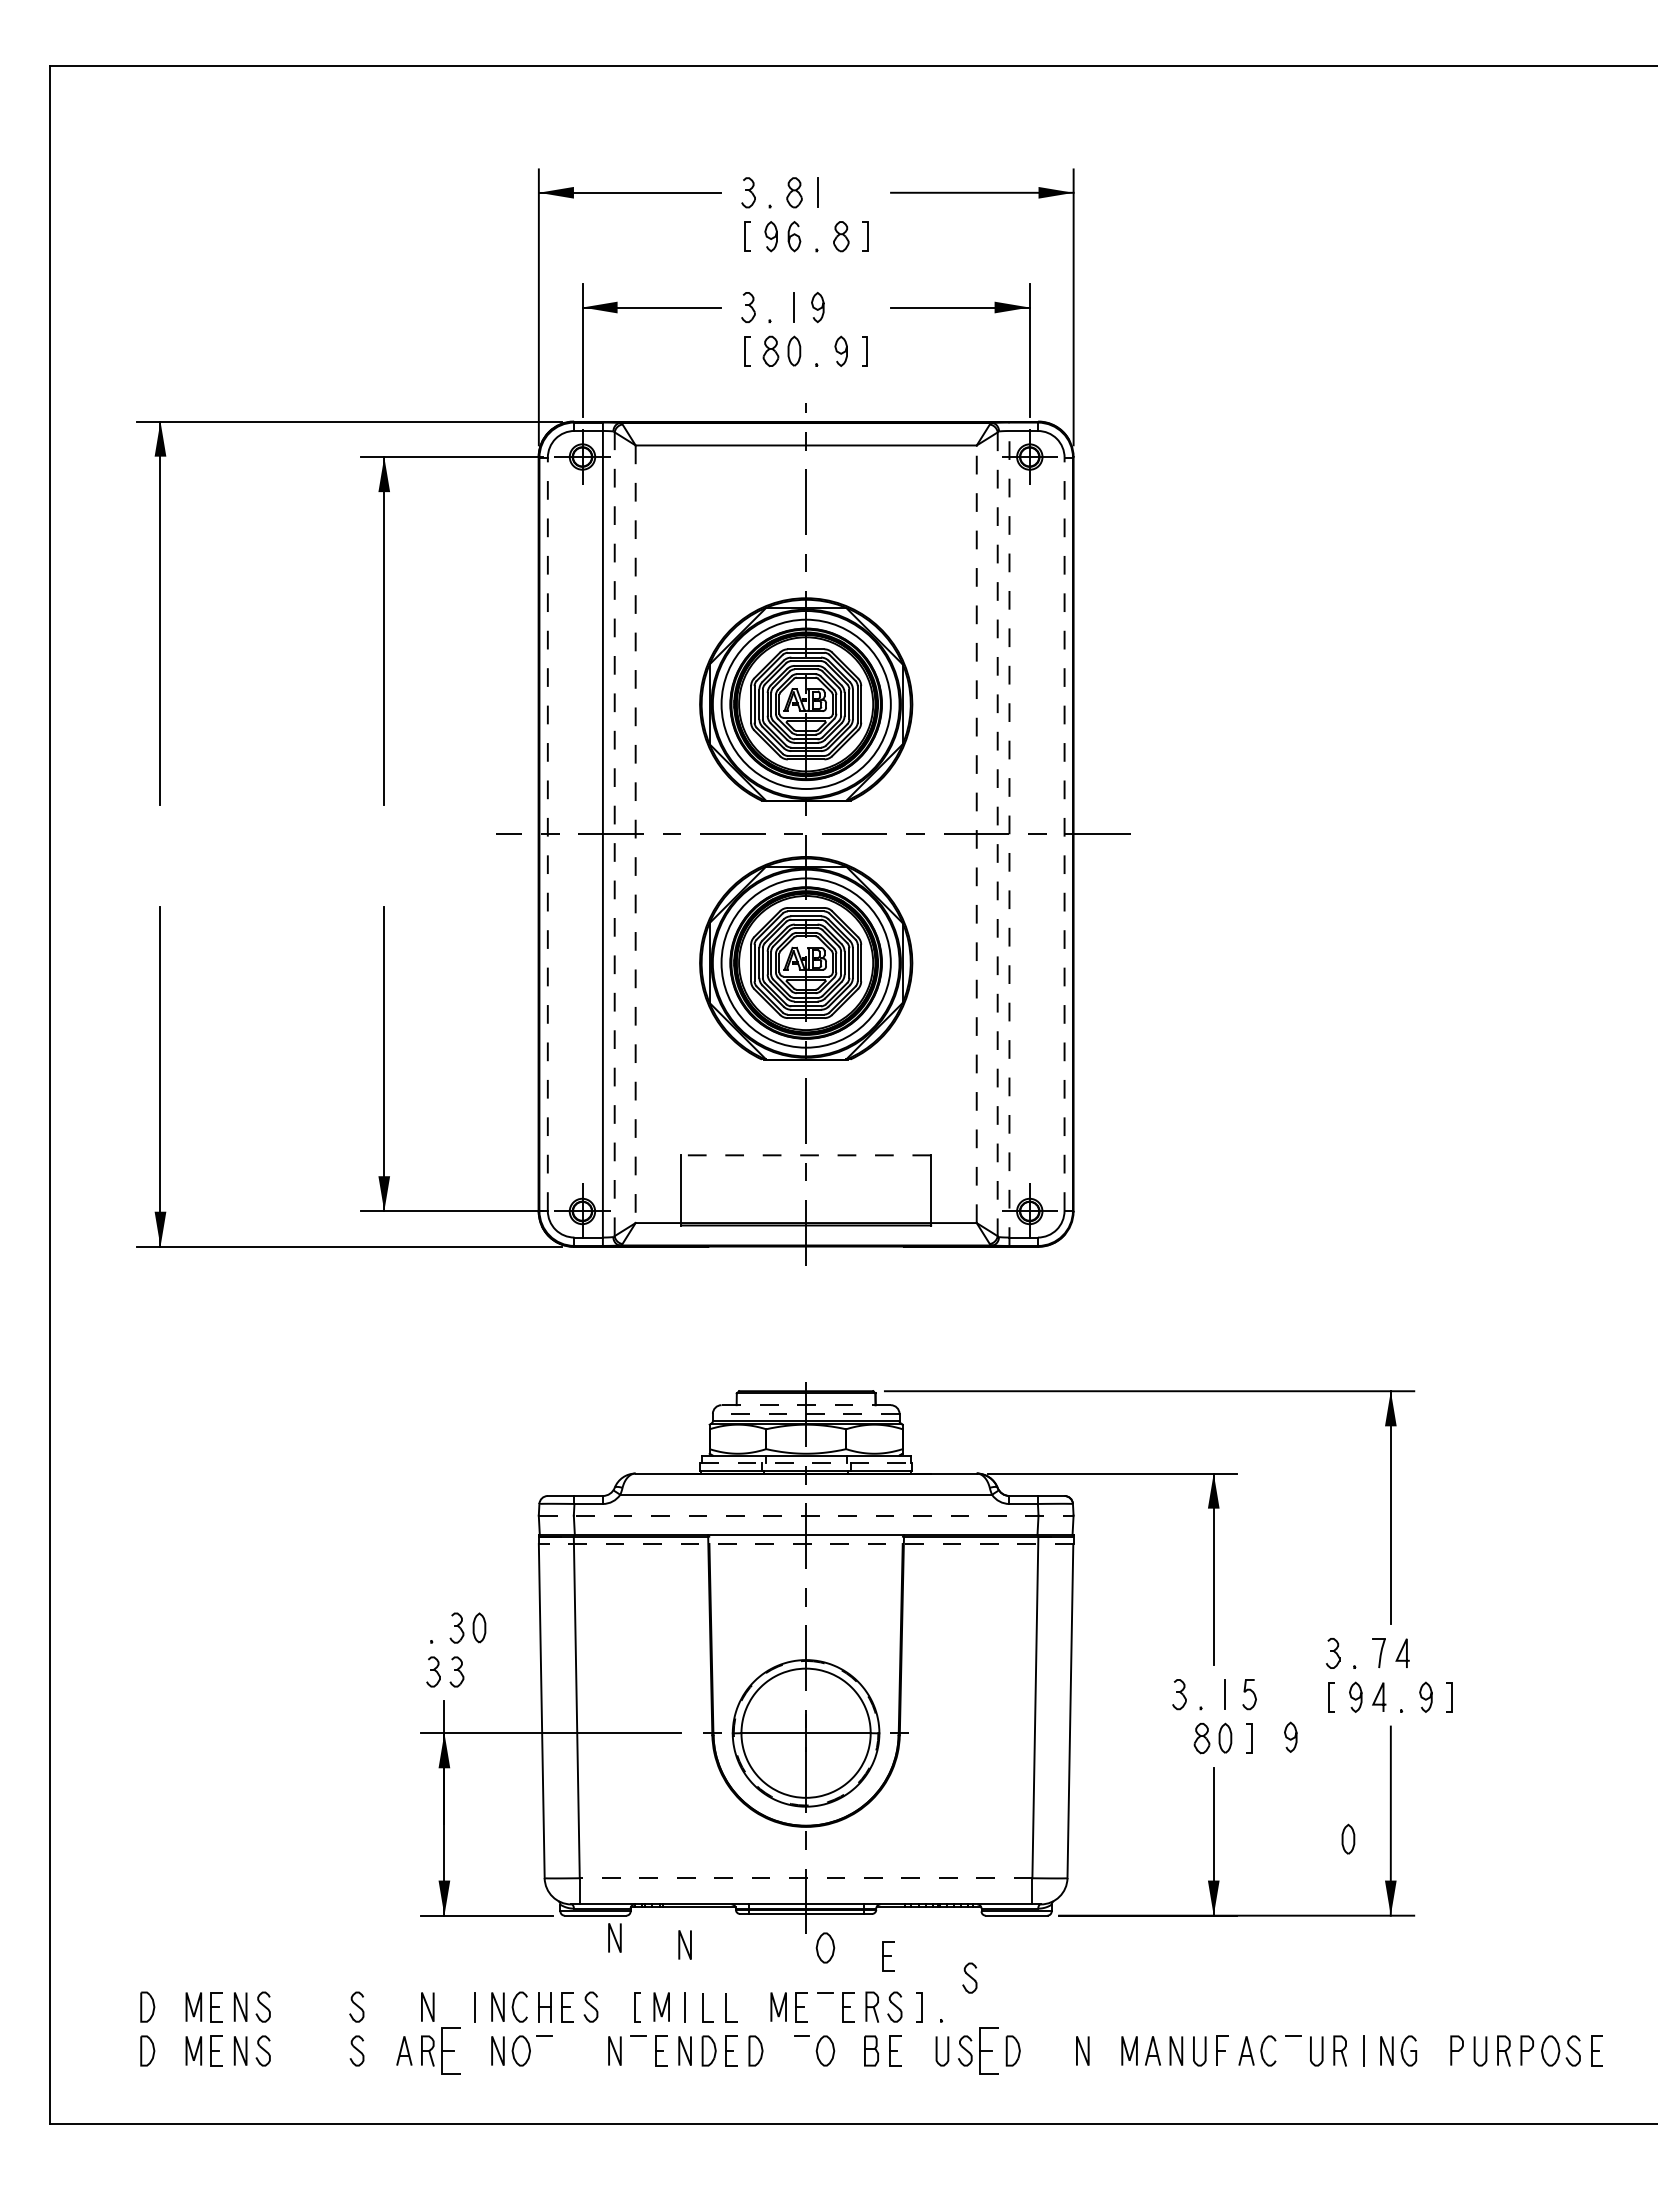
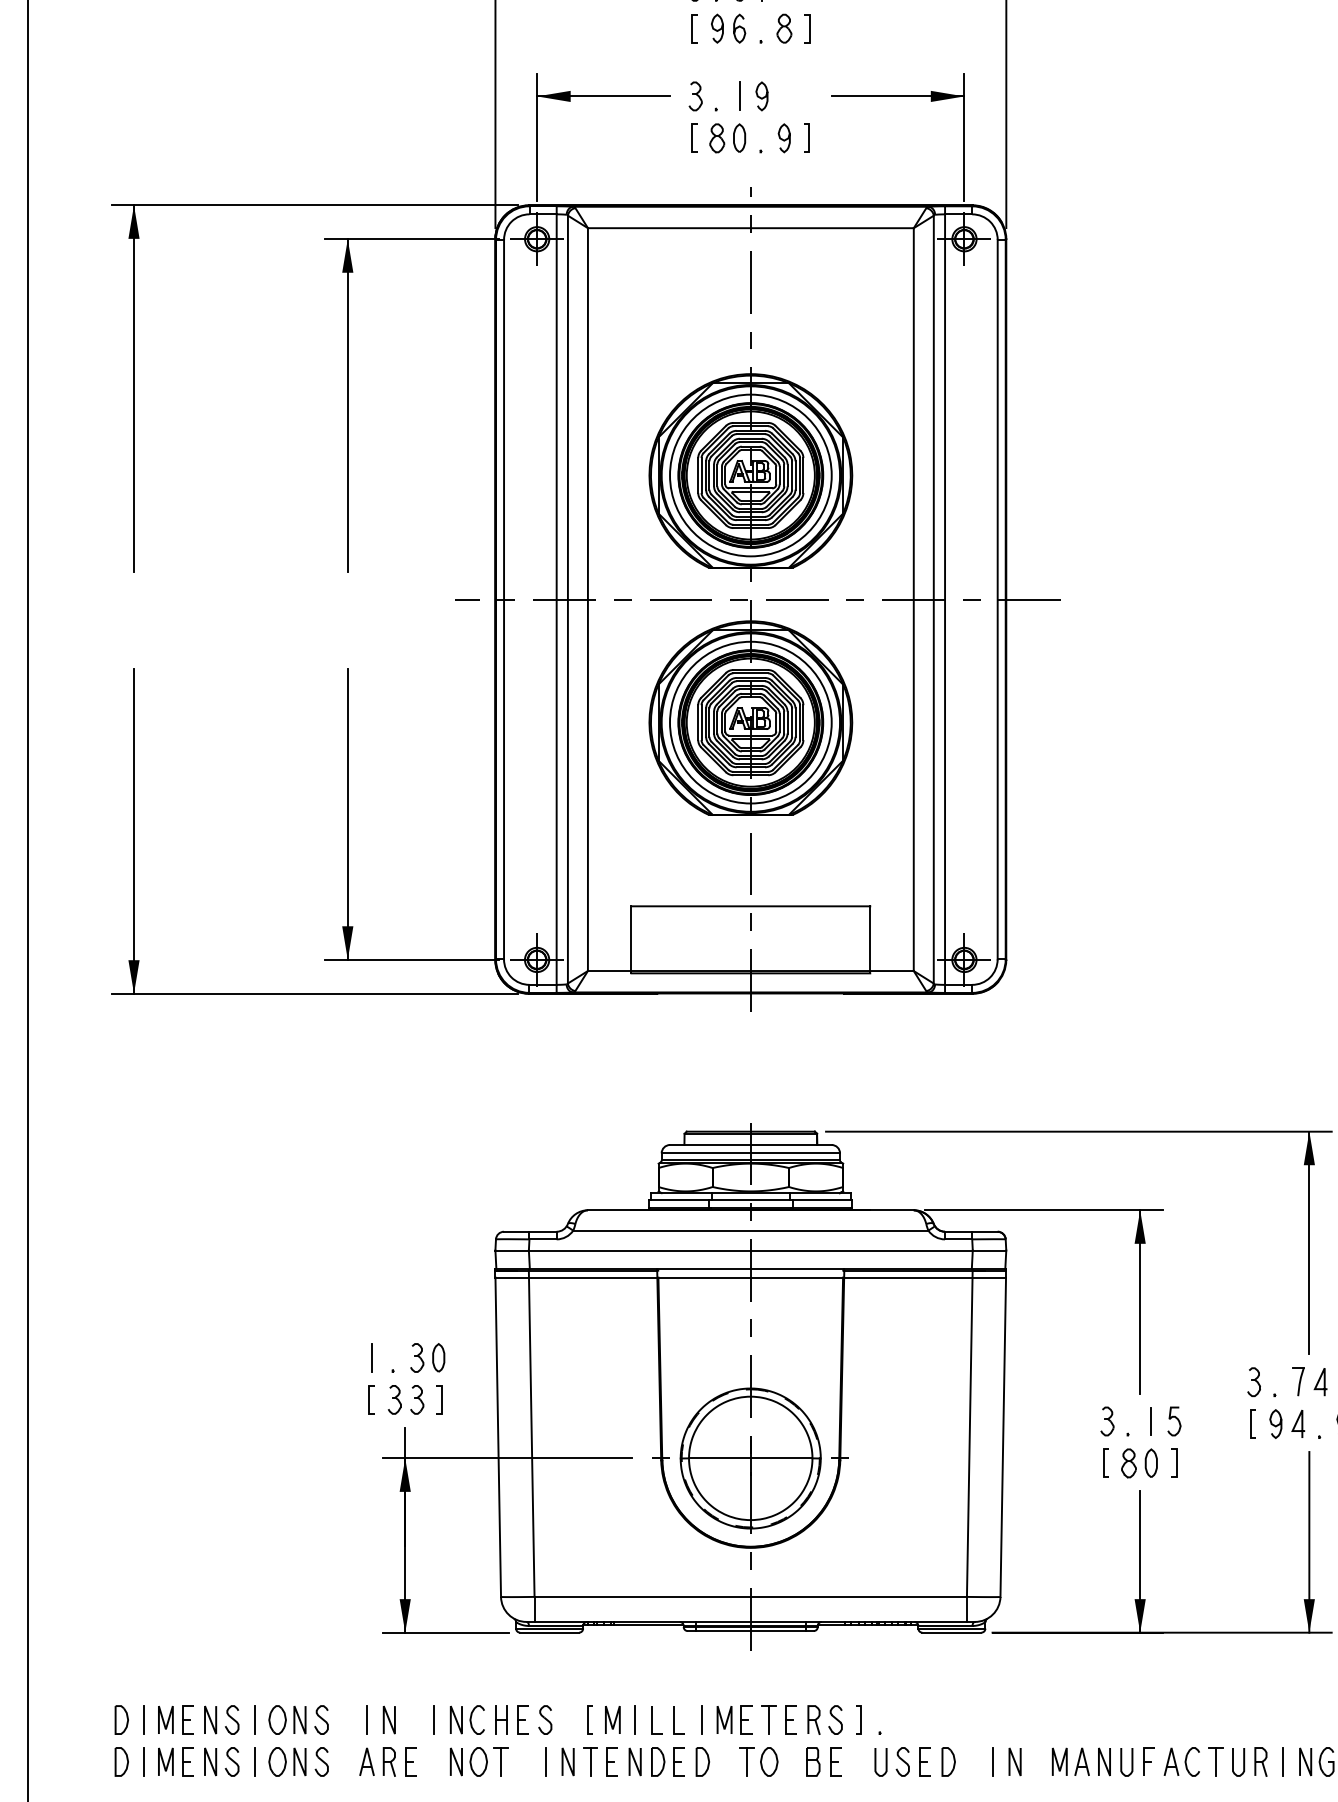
line: (547, 834) -> (503, 599), dashed -> solid
line: (614, 834) -> (567, 599), dashed -> solid
line: (635, 834) -> (587, 599), dashed -> solid
line: (976, 834) -> (913, 599), dashed -> solid
line: (997, 834) -> (933, 599), dashed -> solid
line: (1009, 834) -> (945, 599), dashed -> solid
line: (1064, 834) -> (997, 599), dashed -> solid
line: (806, 1155) -> (751, 906), dashed -> solid
line: (806, 1405) -> (751, 1145), dashed -> solid
line: (805, 1413) -> (750, 1152), dashed -> solid
line: (806, 1462) -> (751, 1199), dashed -> solid
line: (806, 1515) -> (751, 1250), dashed -> solid
line: (805, 1543) -> (750, 1277), dashed -> solid
line: (409, 1627) -> (371, 1357), added
line: (406, 1671) -> (369, 1399), added
line: (481, 1671) -> (440, 1399), added
line: (1176, 1738) -> (1104, 1463), added
curve: (1290, 1738) -> (1213, 1463), removed
part: (1348, 1838) -> (1268, 1558), removed
line: (805, 1878) -> (750, 1597), dashed -> solid
line: (614, 1937) -> (567, 1653), removed
line: (684, 1944) -> (634, 1660), removed
part: (825, 1947) -> (769, 1663), removed
part: (888, 1956) -> (829, 1671), removed
part: (969, 1977) -> (906, 1691), removed
line: (170, 2006) -> (143, 1719), added
line: (287, 2006) -> (255, 1719), added
part: (320, 2006) -> (286, 1719), added
line: (404, 2006) -> (367, 1719), added
line: (755, 2006) -> (702, 1719), added
line: (825, 2006) -> (769, 1719), added
line: (170, 2050) -> (143, 1761), added
line: (287, 2050) -> (255, 1761), added
part: (320, 2050) -> (286, 1761), added
part: (450, 2050) -> (411, 1761), size x0.62
line: (544, 2050) -> (500, 1761), added
line: (591, 2050) -> (545, 1761), added
line: (638, 2050) -> (590, 1761), added
line: (802, 2050) -> (747, 1761), added
part: (988, 2050) -> (925, 1761), size x0.62
line: (1059, 2050) -> (992, 1761), added
line: (1293, 2050) -> (1216, 1761), added

